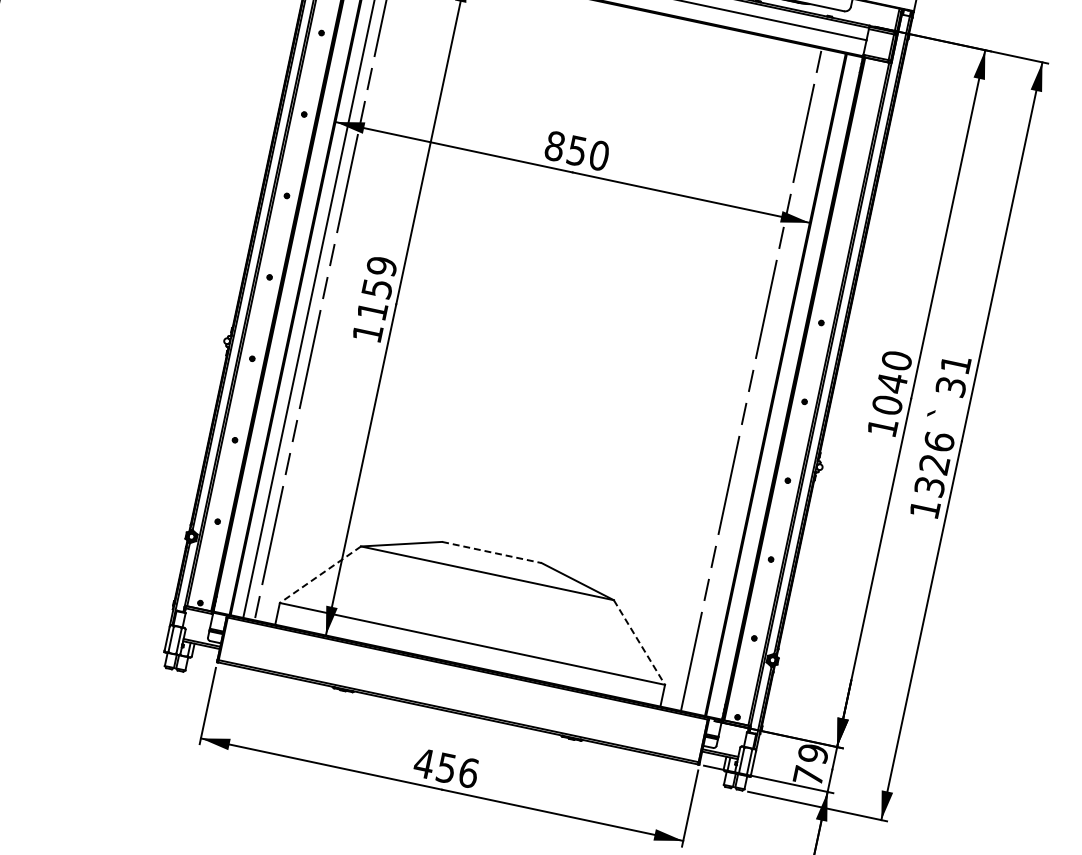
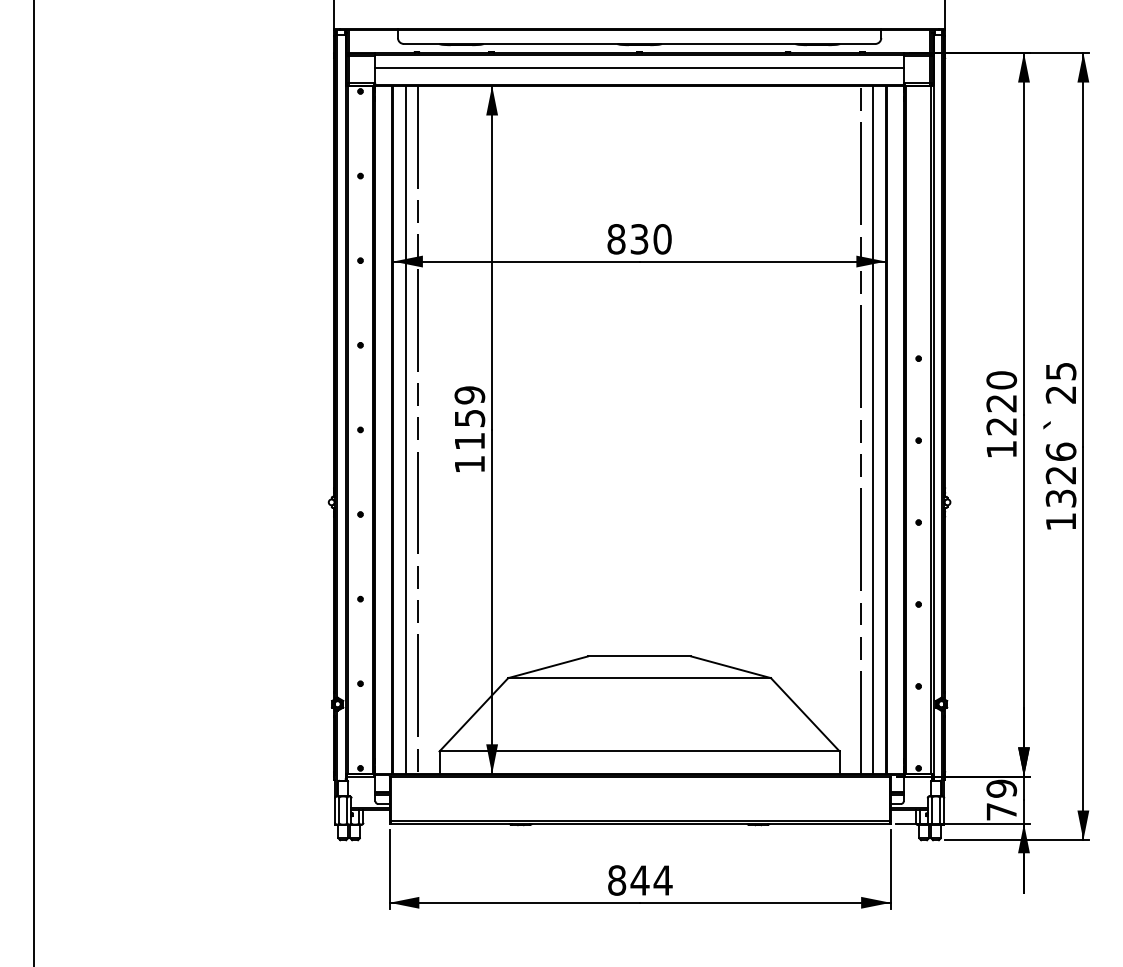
text: (577, 151) -> (639, 239), 850 -> 830
text: (953, 376) -> (1061, 383), 31 -> 25
line: (762, 381) -> (872, 429), added
text: (889, 393) -> (1001, 414), 1040 -> 1220
line: (491, 552) -> (639, 656), dashed -> solid
line: (319, 575) -> (473, 715), dashed -> solid
line: (639, 643) -> (805, 715), dashed -> solid
text: (445, 768) -> (639, 880), 456 -> 844

